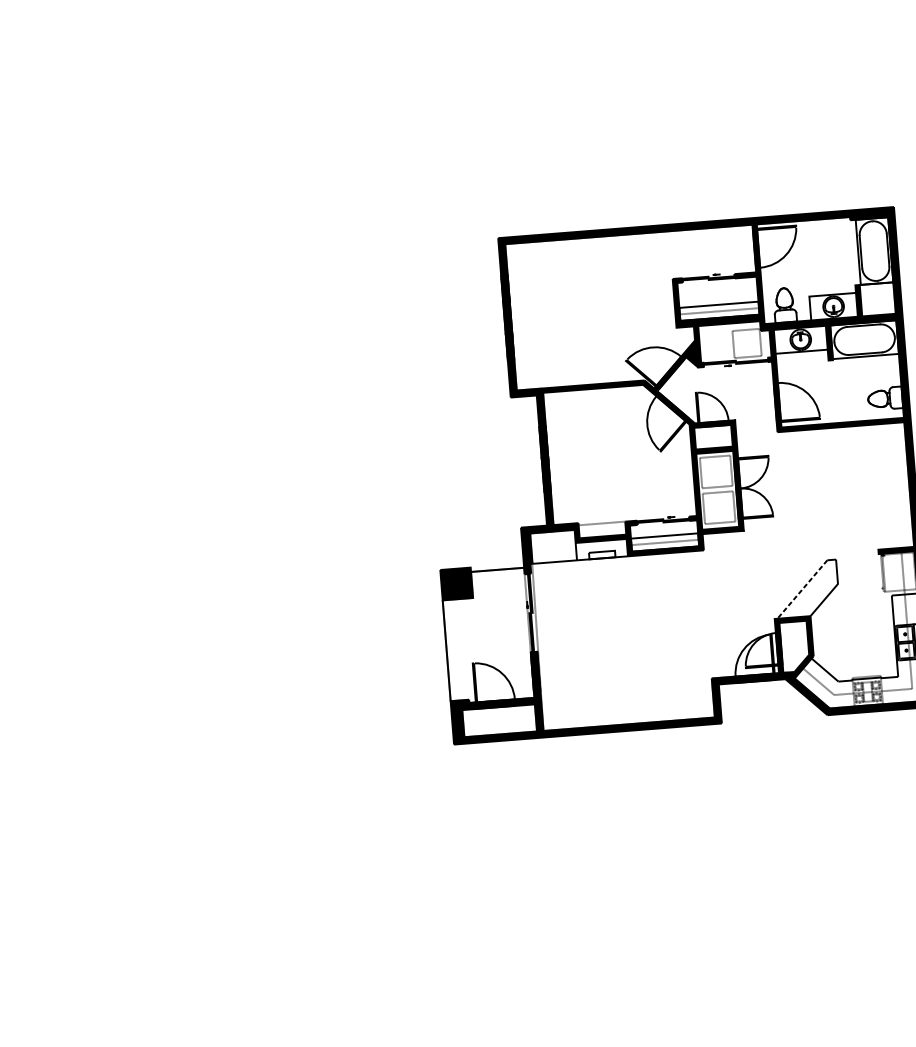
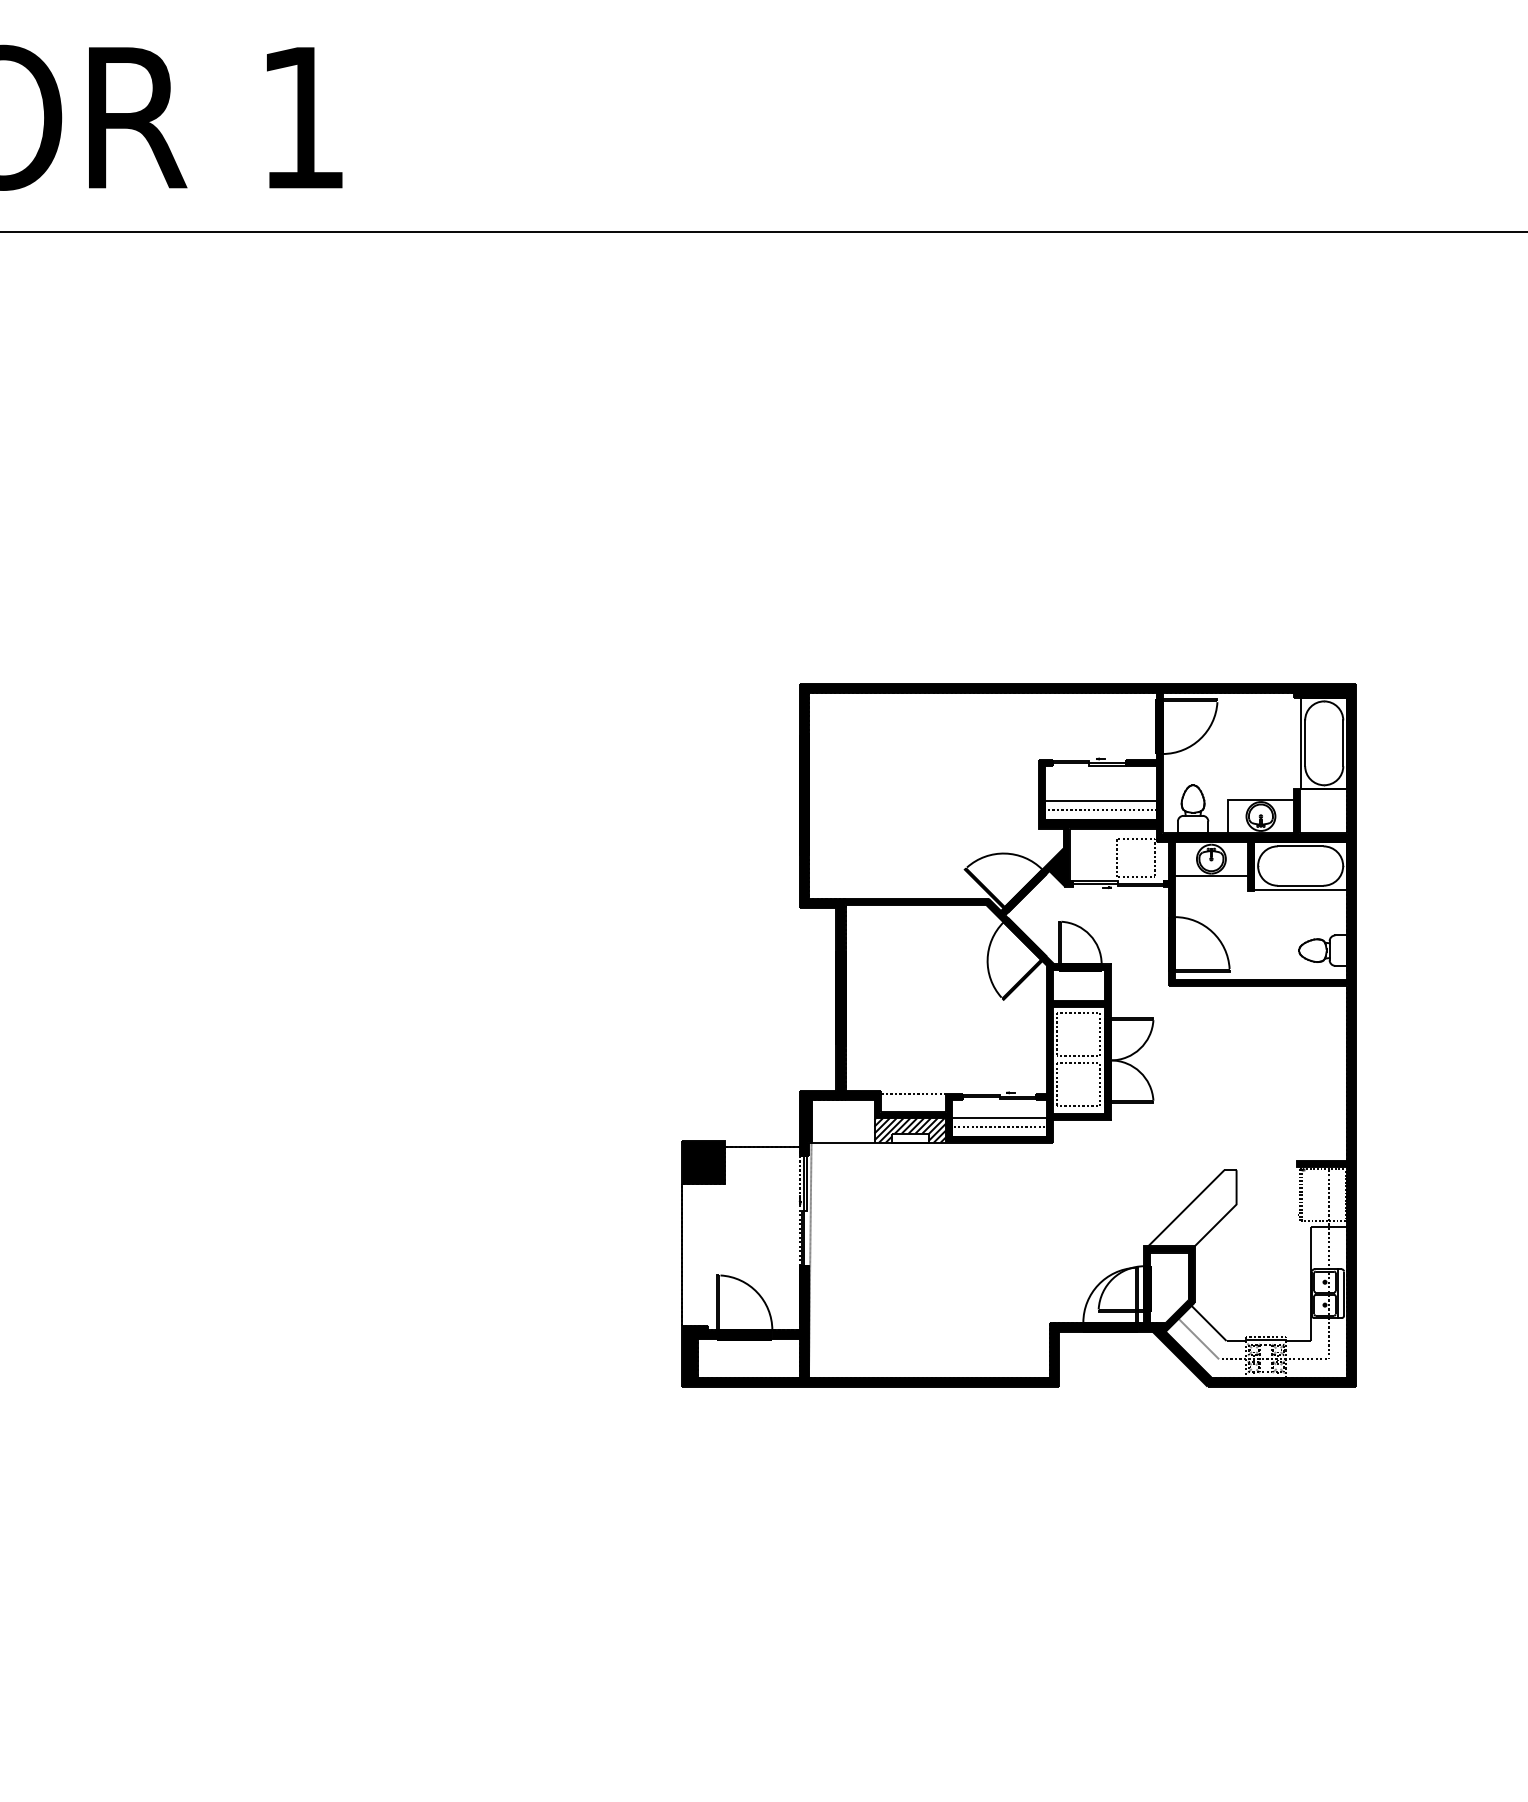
hatch: (601, 549) -> (910, 1130), added
line: (802, 589) -> (1186, 1208), dashed -> solid

